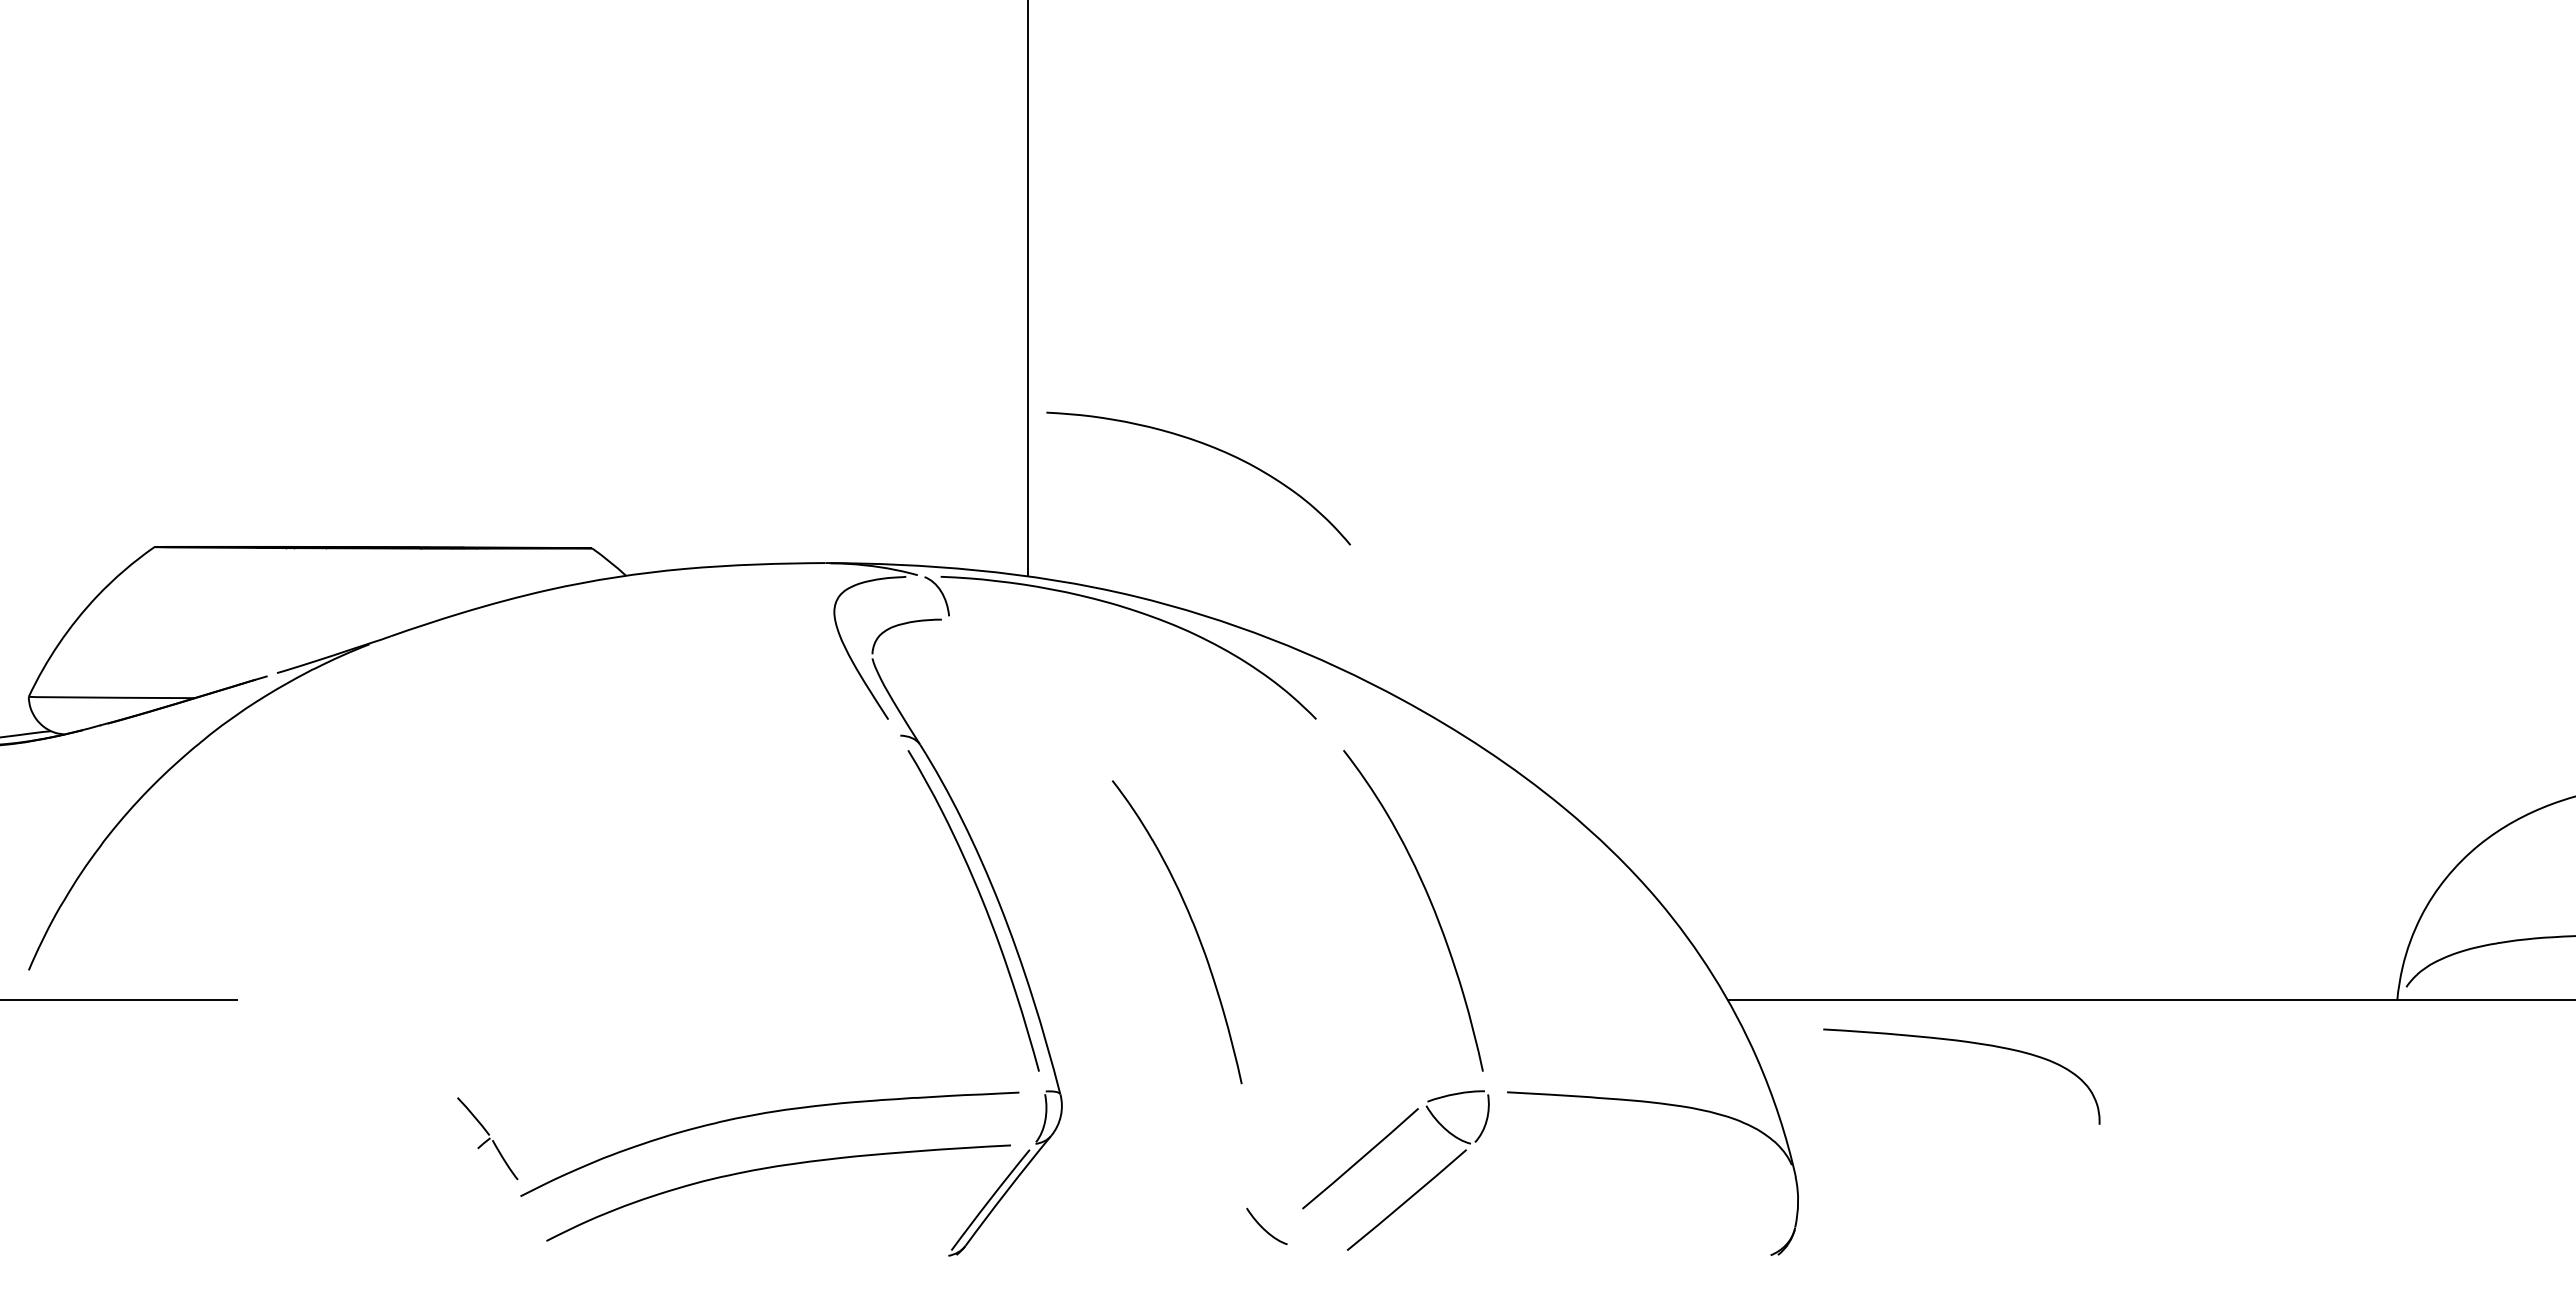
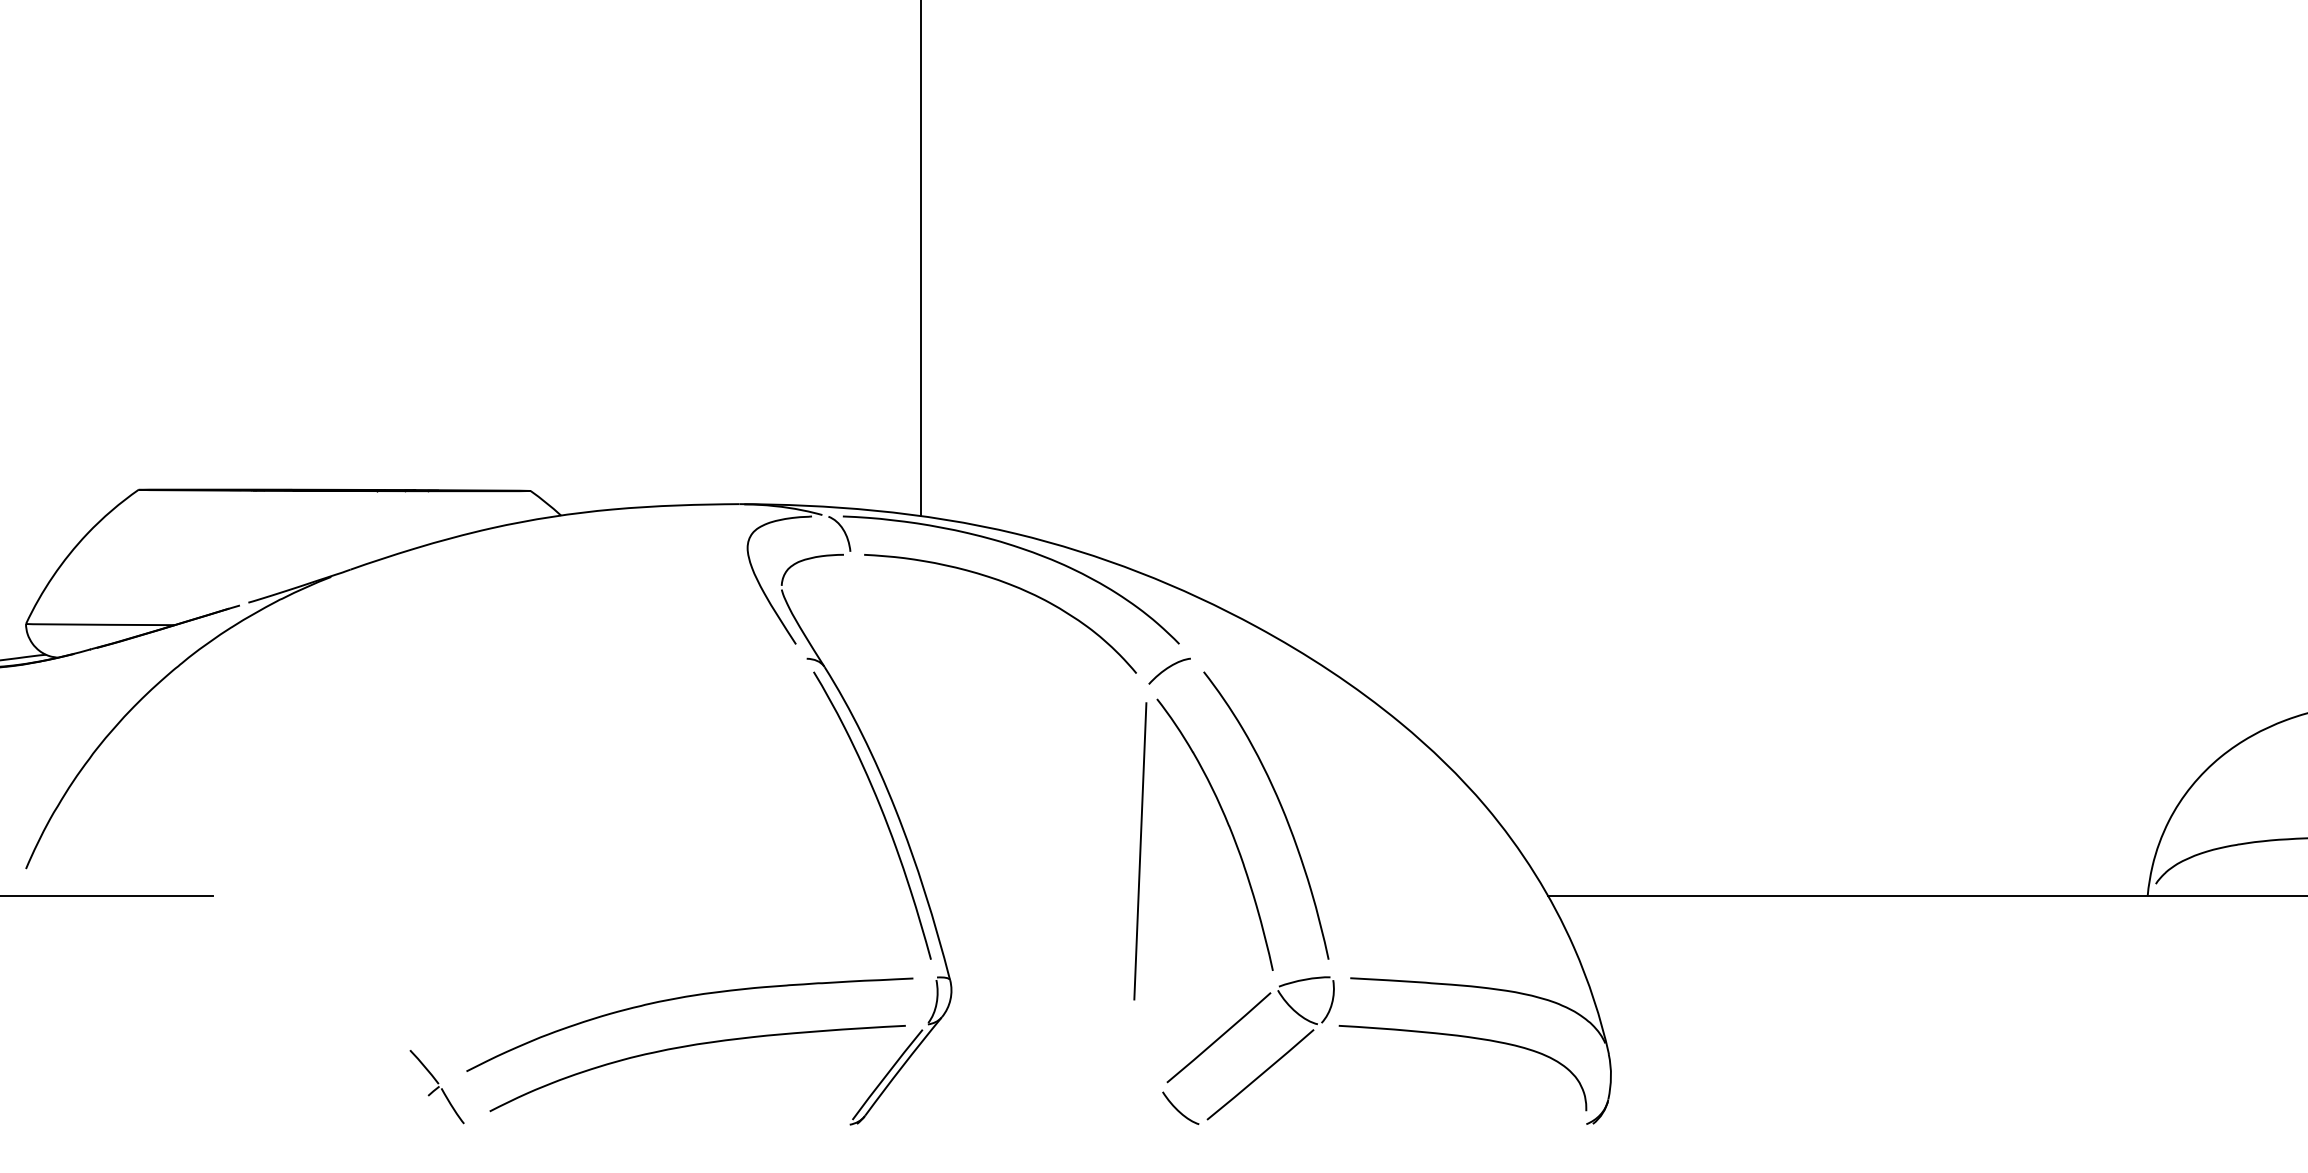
curve: (1210, 447) -> (1011, 586), moved
curve: (1304, 746) -> (1168, 668), added
curve: (1192, 924) -> (1228, 827), moved
line: (1272, 950) -> (1140, 851), added
curve: (1969, 1043) -> (1469, 1038), moved
part: (487, 1138) -> (436, 1086), moved
curve: (1263, 1227) -> (1177, 1109), moved

